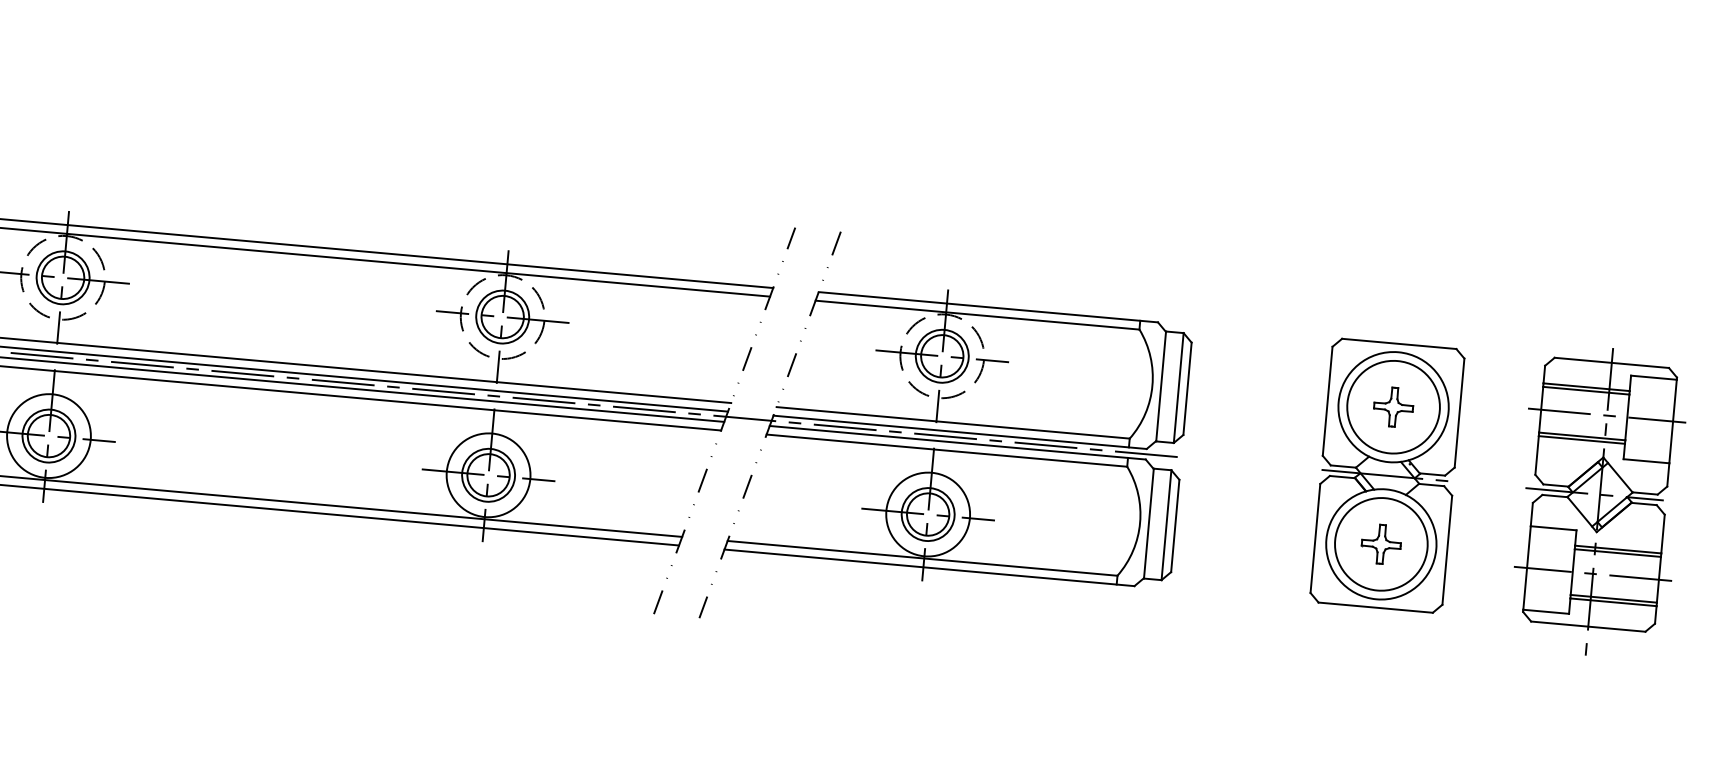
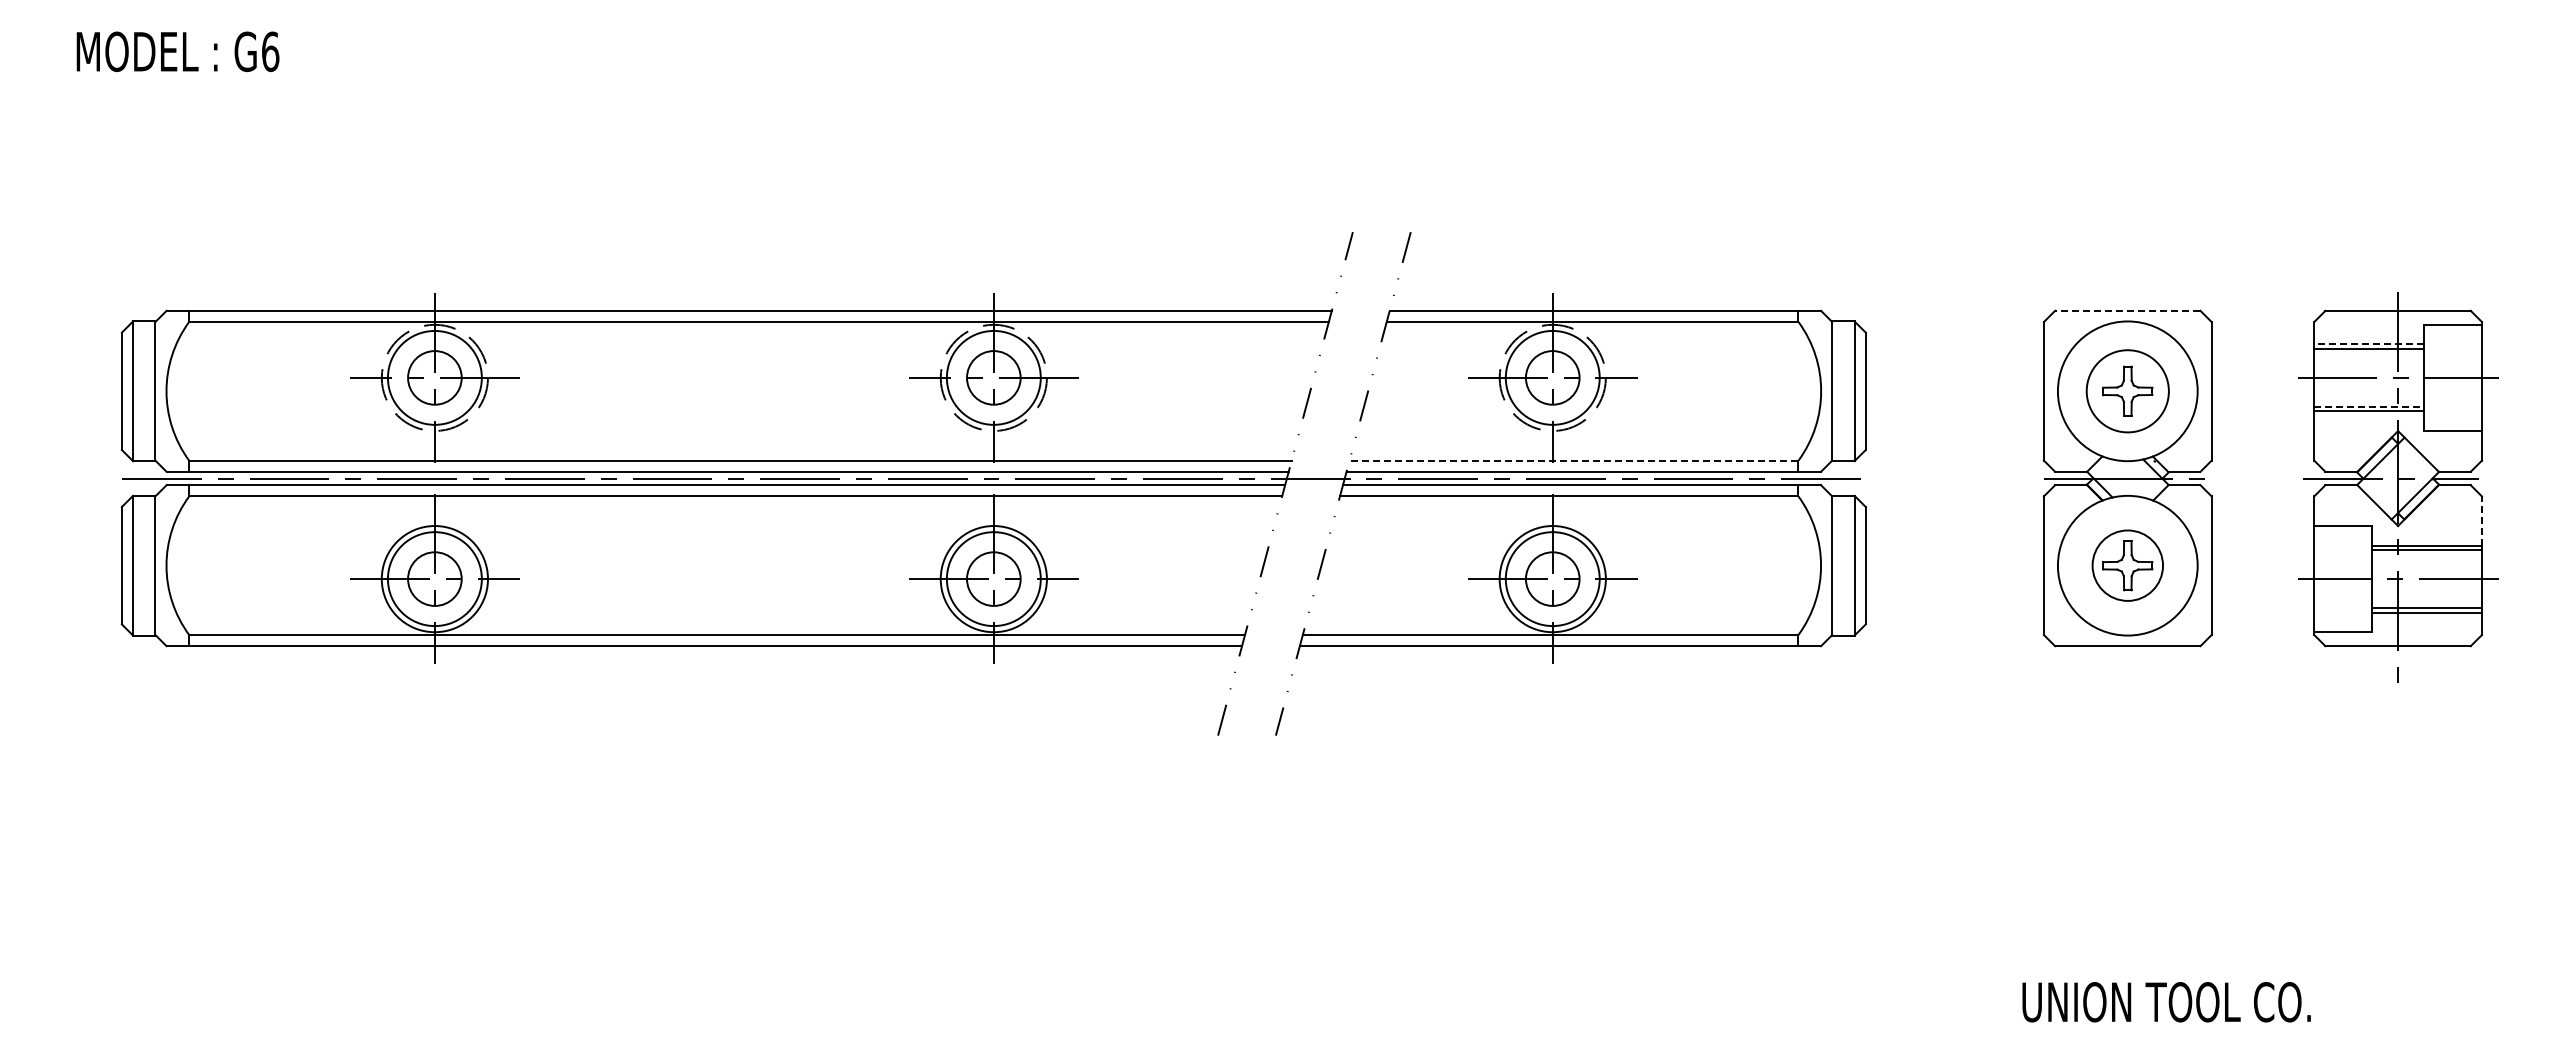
circle: (62, 277) -> (434, 377), size x1.4
circle: (502, 316) -> (993, 377), size x1.4
line: (1399, 343) -> (2127, 310), solid -> dashed
circle: (942, 355) -> (1552, 377), size x1.4
line: (1586, 387) -> (2369, 344), solid -> dashed
circle: (1393, 407) -> (2127, 391), size x0.7
line: (952, 422) -> (1573, 460), solid -> dashed
circle: (48, 435) -> (434, 578), size x1.4
line: (1582, 436) -> (2369, 406), solid -> dashed
circle: (488, 474) -> (993, 578), size x1.4
circle: (927, 514) -> (1552, 578), size x1.4
line: (1662, 533) -> (2481, 520), solid -> dashed
circle: (1381, 544) -> (2127, 565), size x0.6

